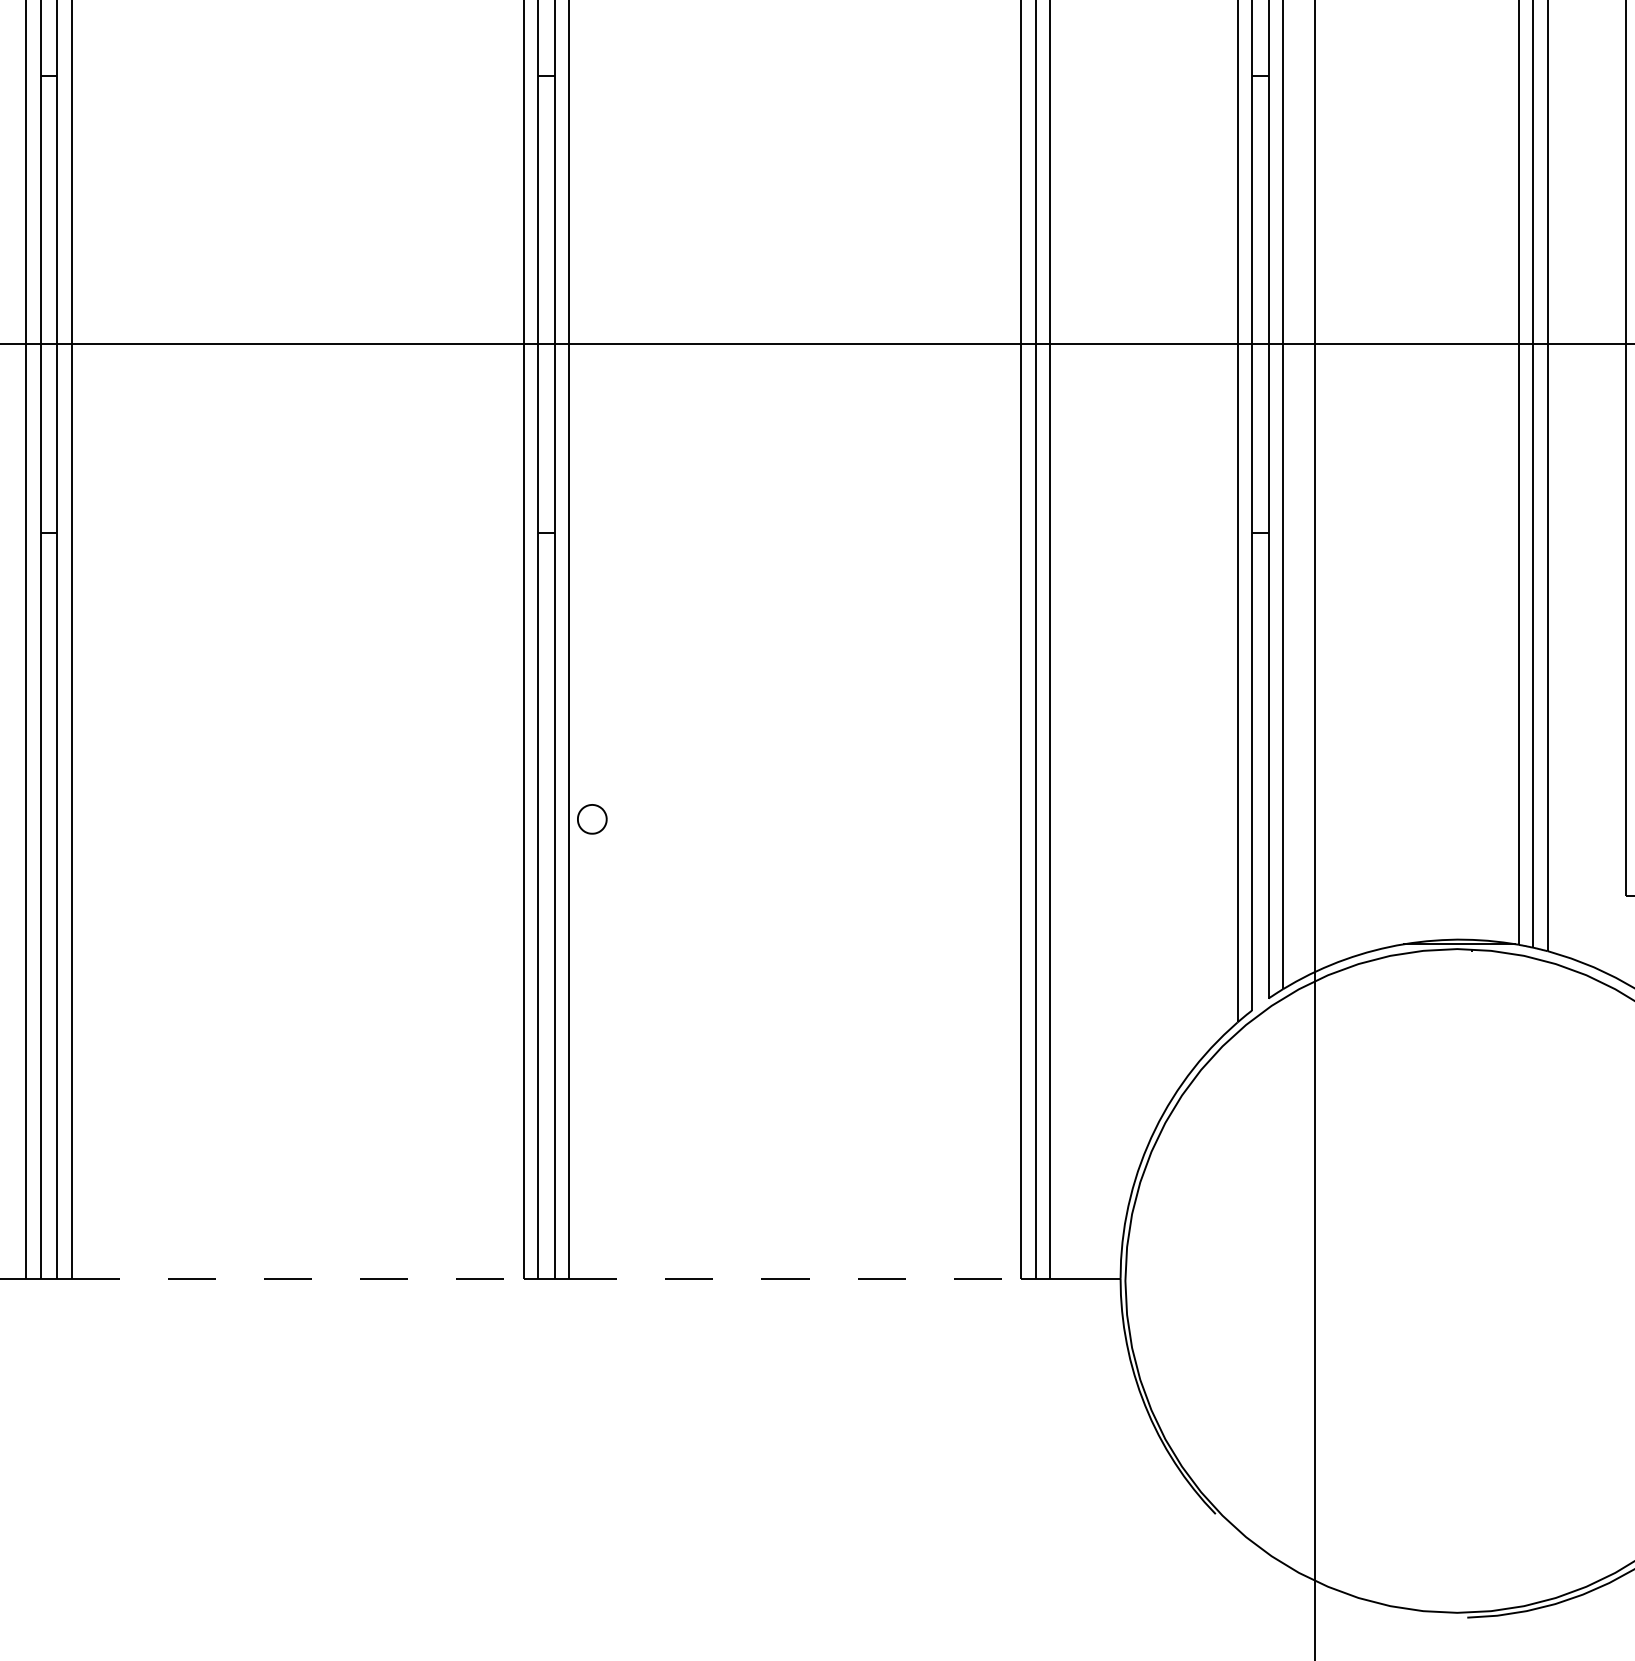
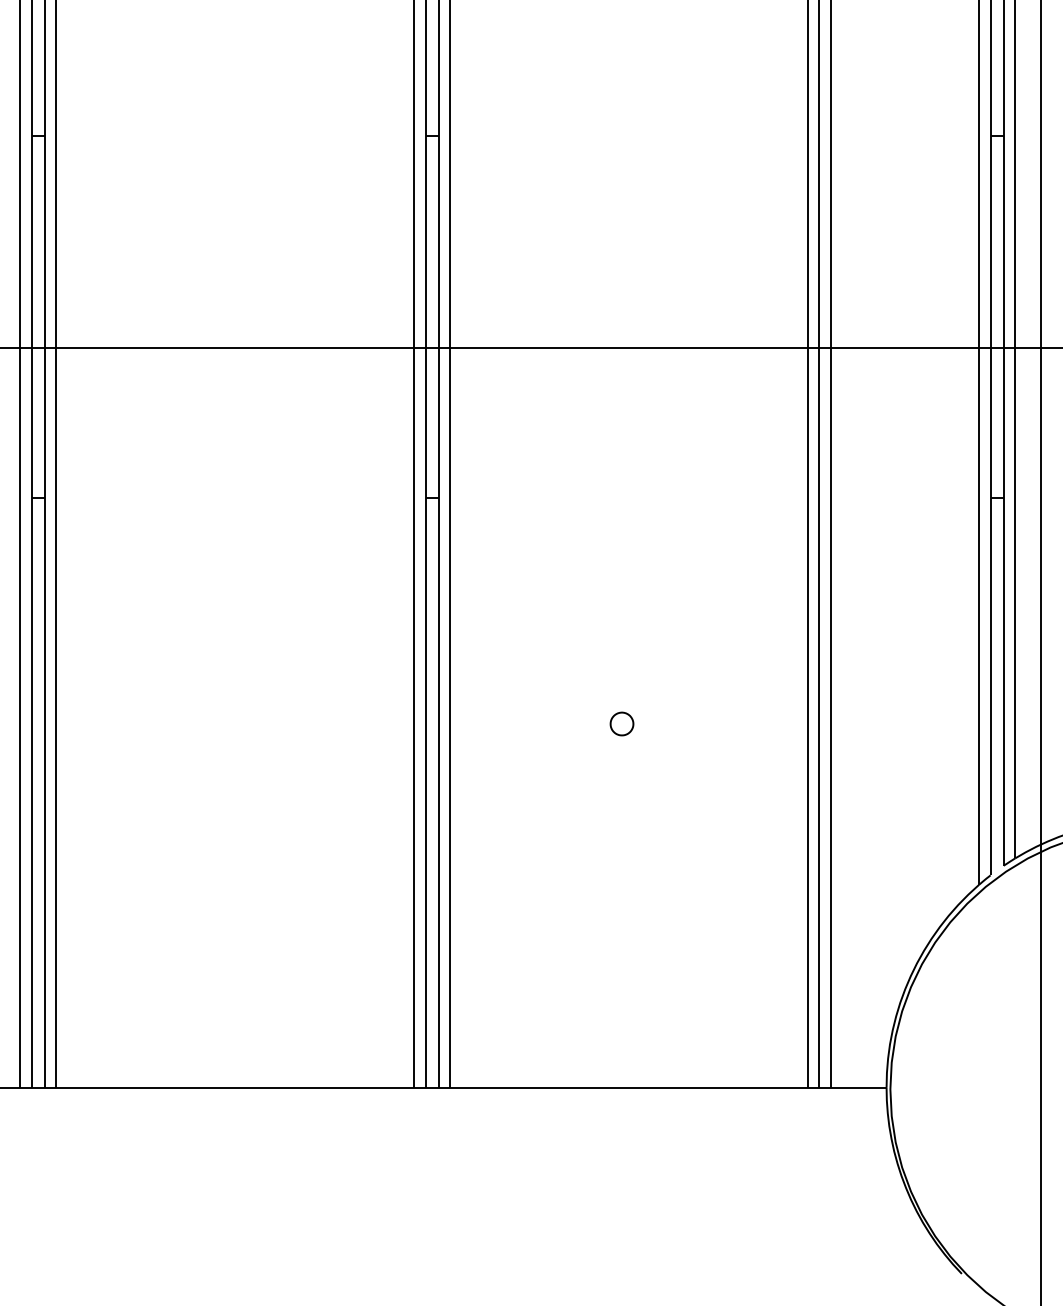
part: (592, 819) -> (622, 724), moved
line: (298, 1278) -> (235, 1087), dashed -> solid
line: (795, 1278) -> (629, 1087), dashed -> solid

